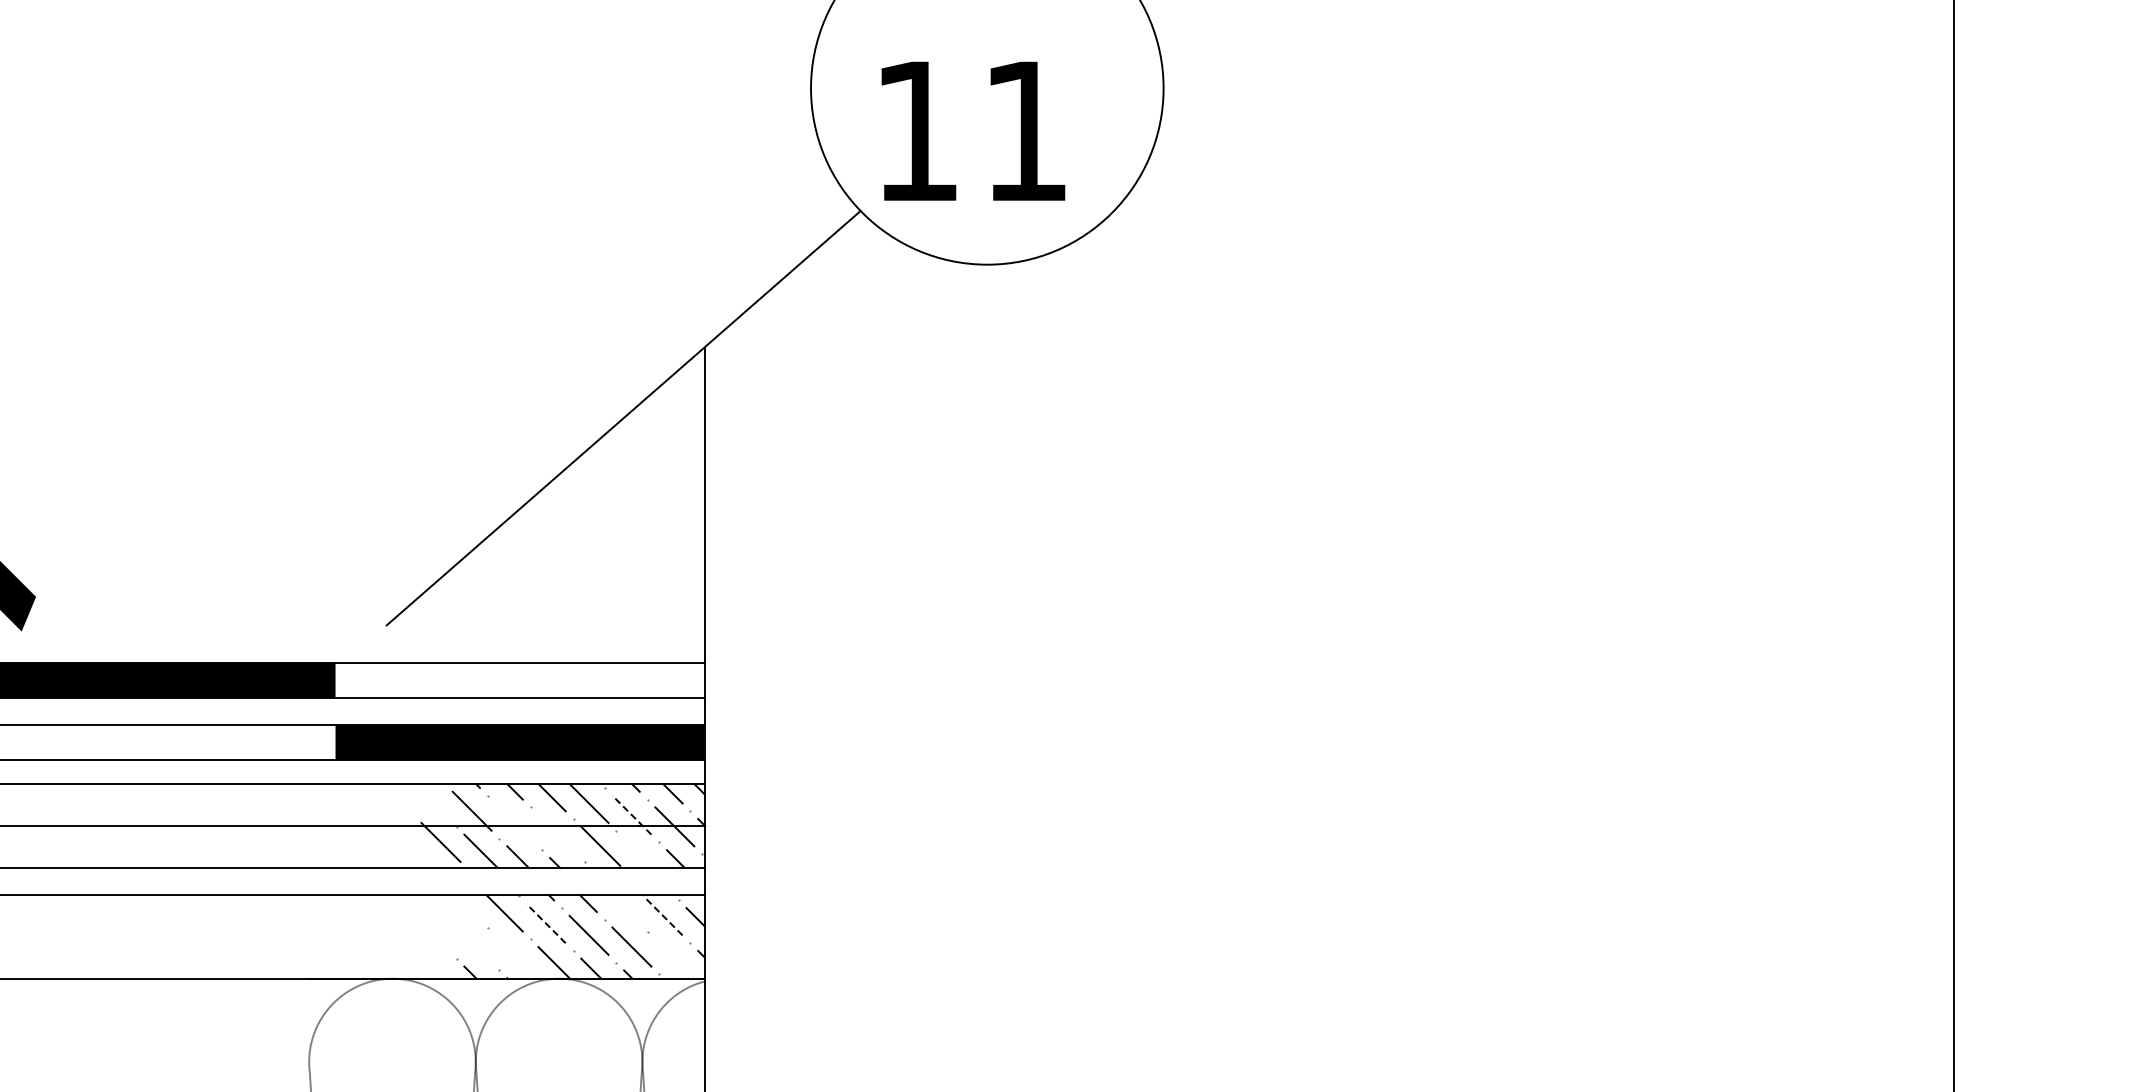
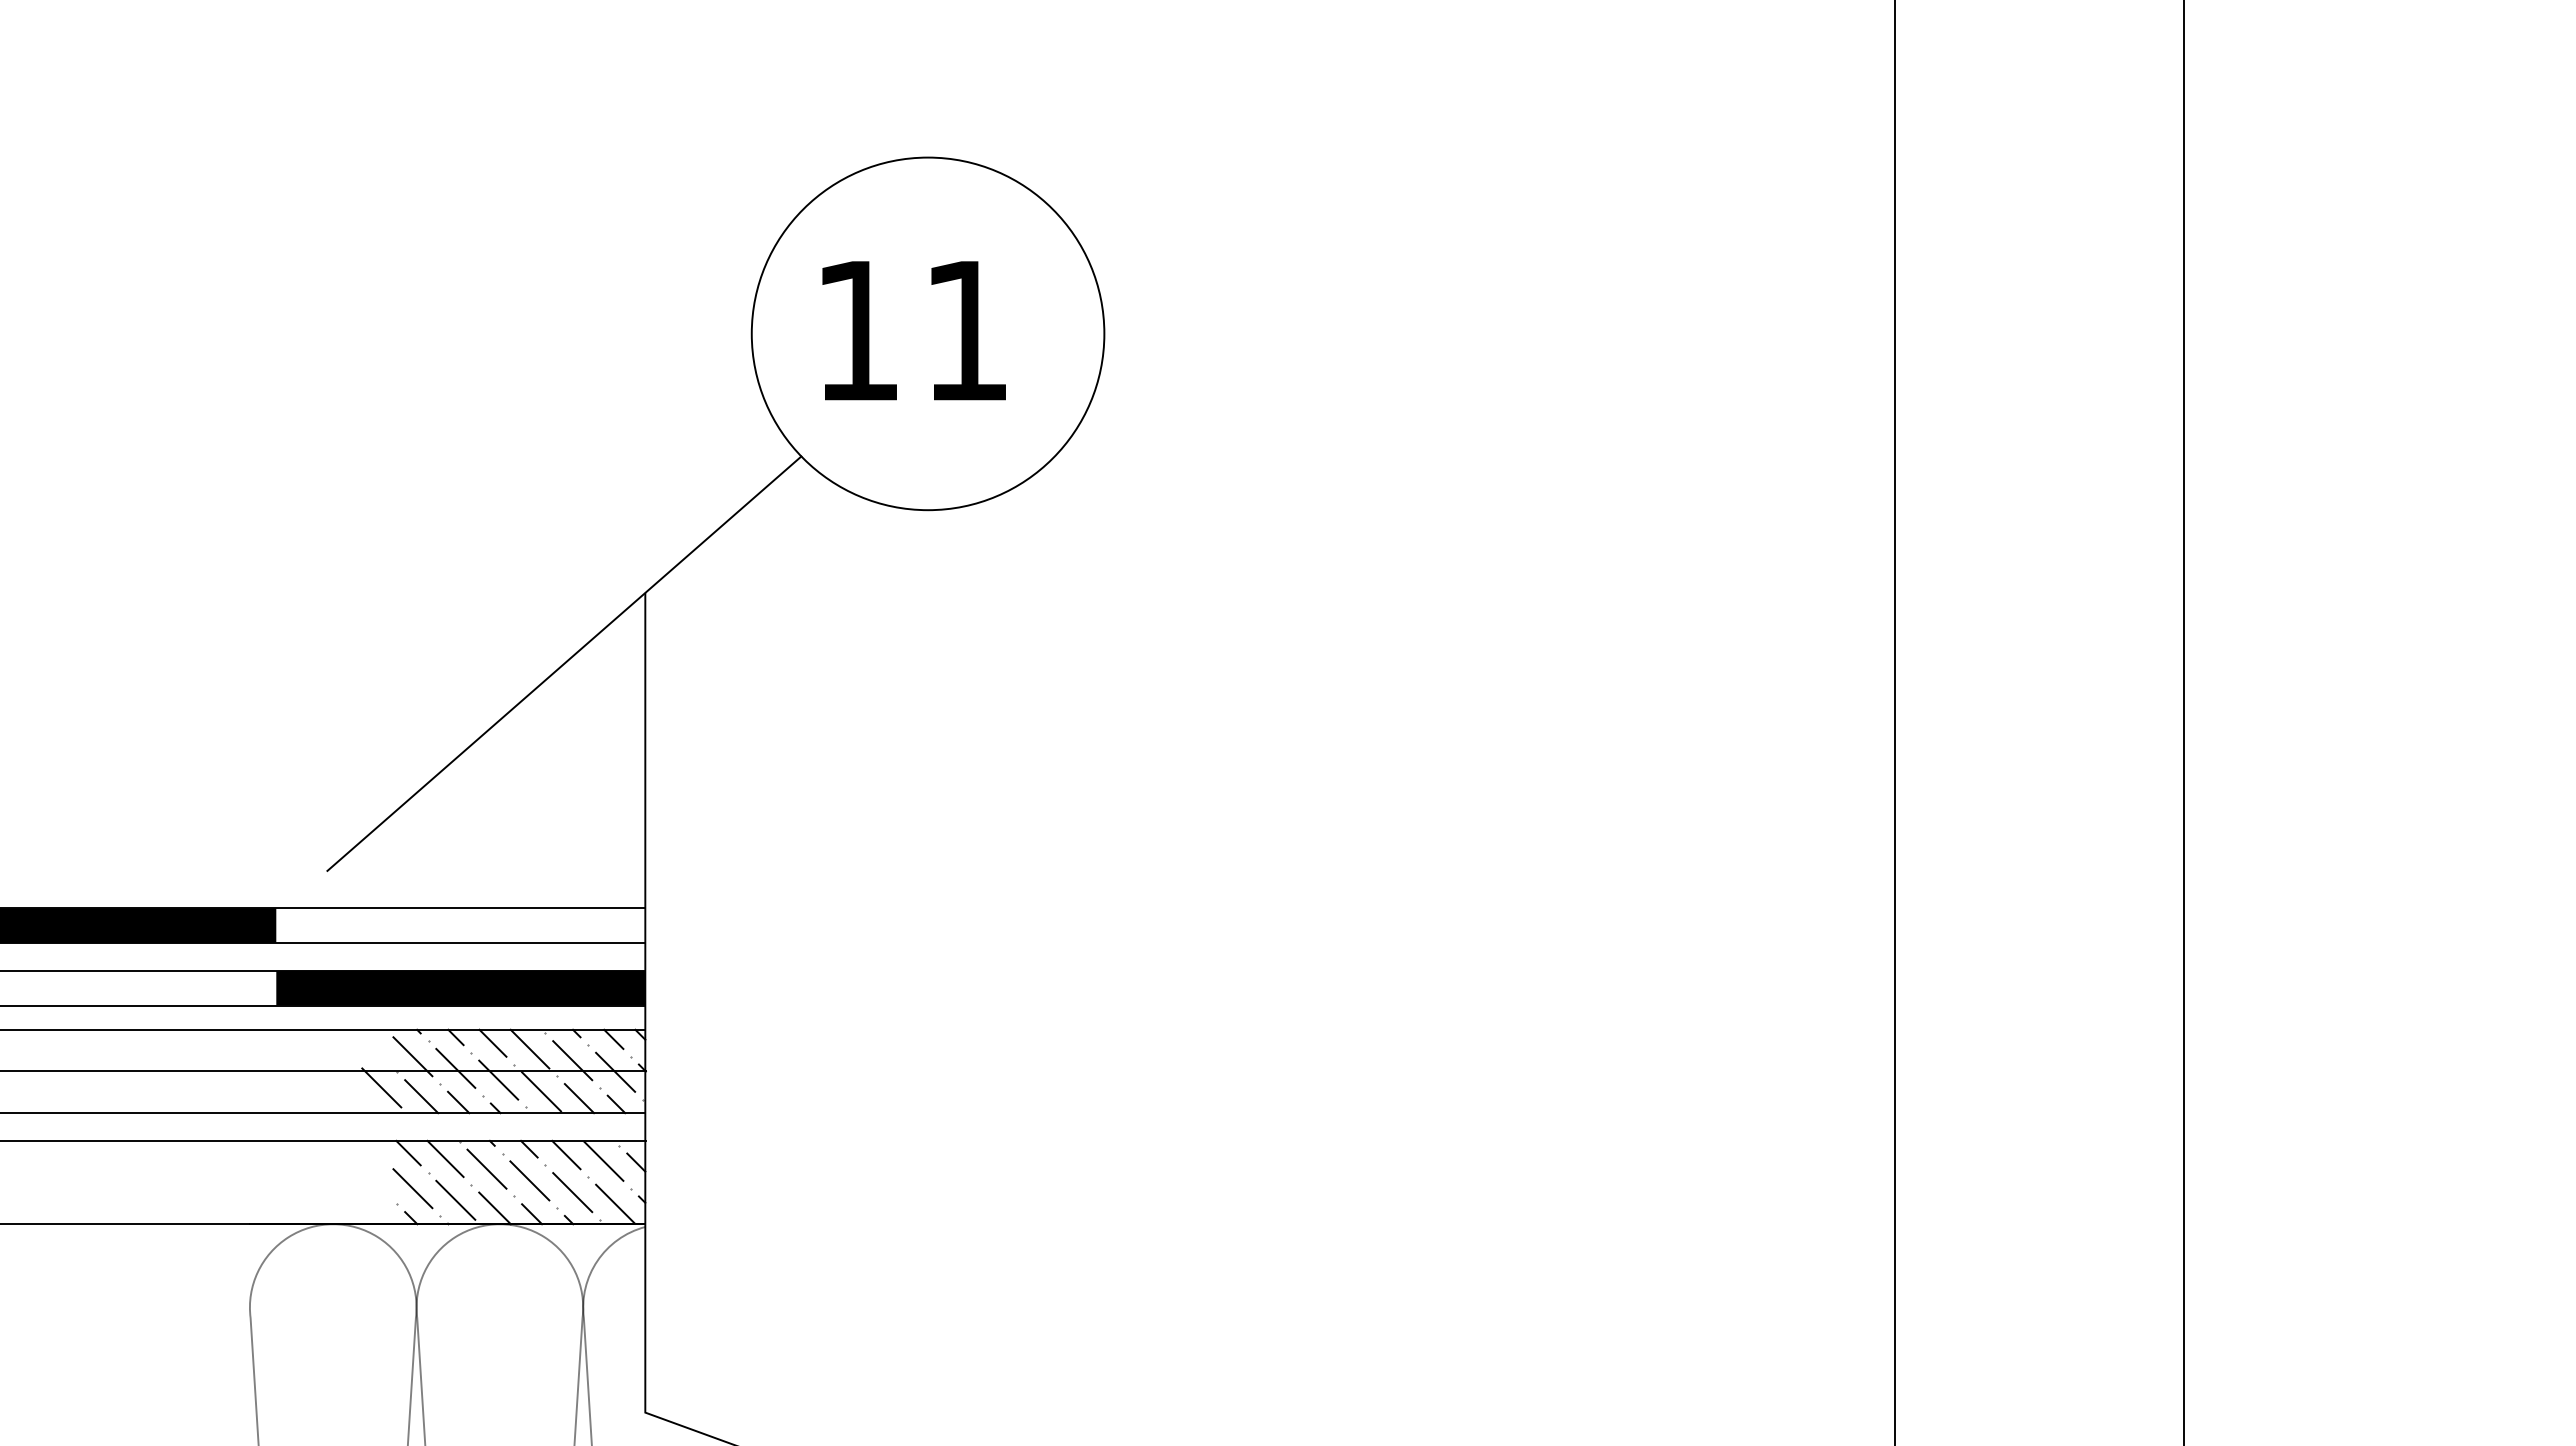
text: (972, 131) -> (913, 330), moved
line: (631, 815) -> (572, 1060), dashed -> solid
line: (514, 822) -> (455, 1067), added
line: (557, 834) -> (498, 1079), added
line: (638, 853) -> (579, 1098), added
line: (467, 907) -> (408, 1152), added
line: (625, 909) -> (566, 1154), added
line: (662, 916) -> (603, 1161), dashed -> solid
line: (545, 924) -> (486, 1169), dashed -> solid
line: (471, 943) -> (412, 1188), added
line: (514, 954) -> (455, 1199), added
line: (674, 958) -> (615, 1203), added

